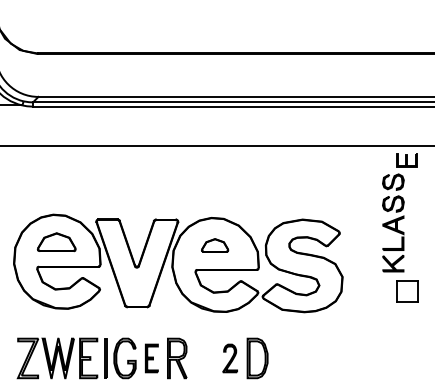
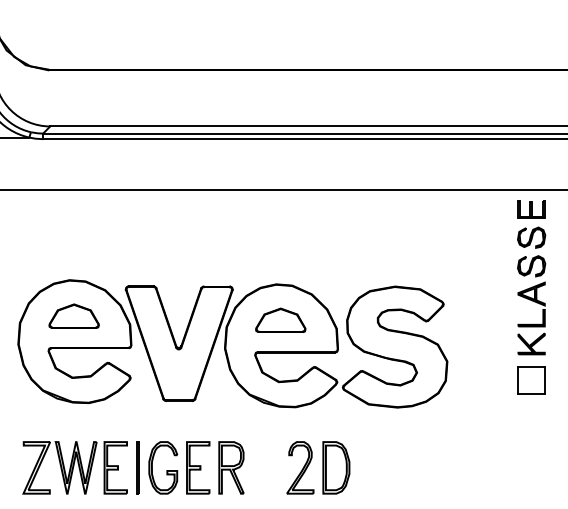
part: (393, 222) -> (531, 290), moved
part: (214, 244) -> (280, 319), size x1.43
part: (152, 358) -> (198, 467), size x1.43
part: (230, 358) -> (300, 467), size x1.43

